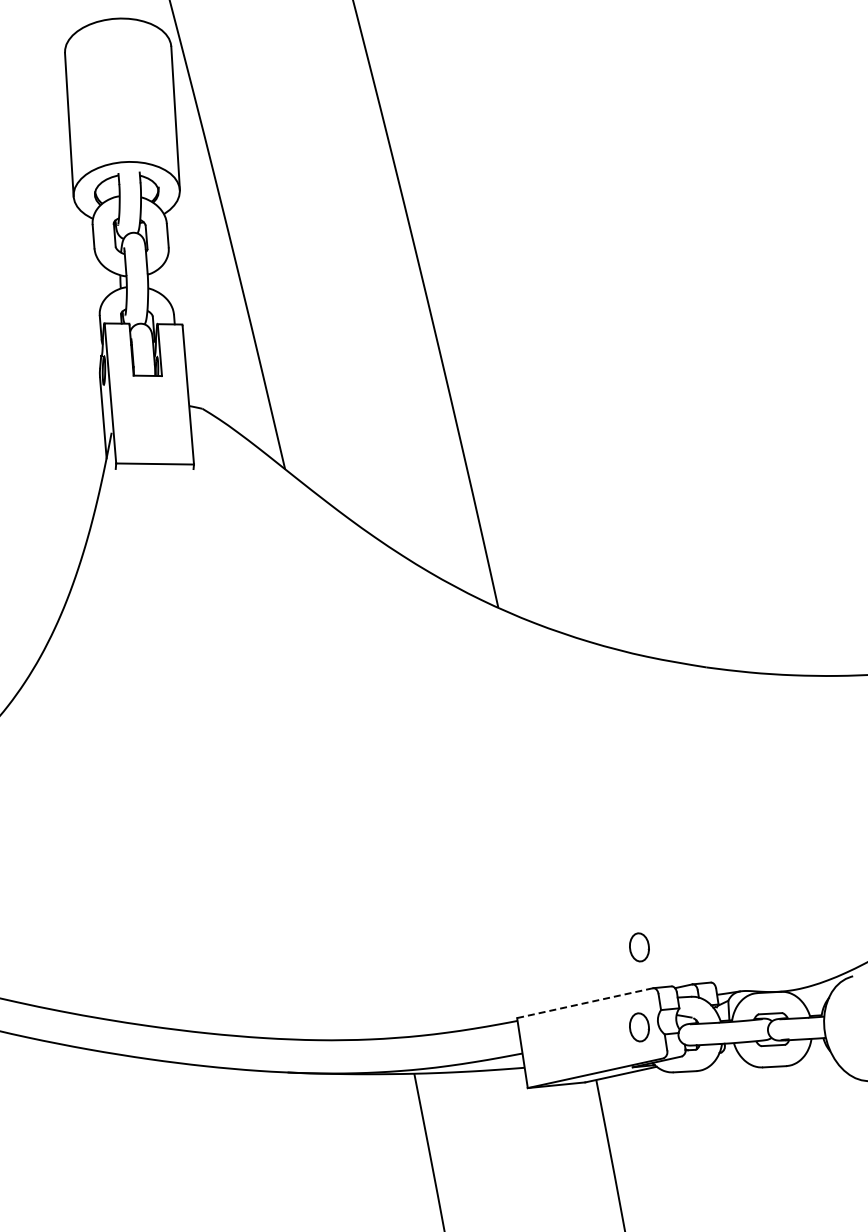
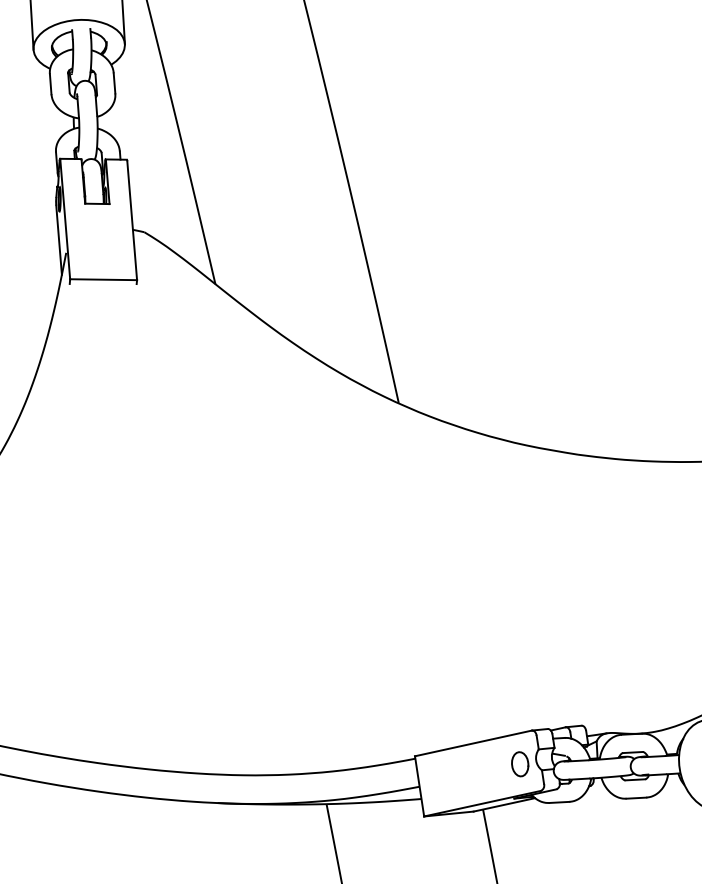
part: (639, 947) -> (520, 695), removed
line: (585, 1003) -> (473, 743), dashed -> solid

